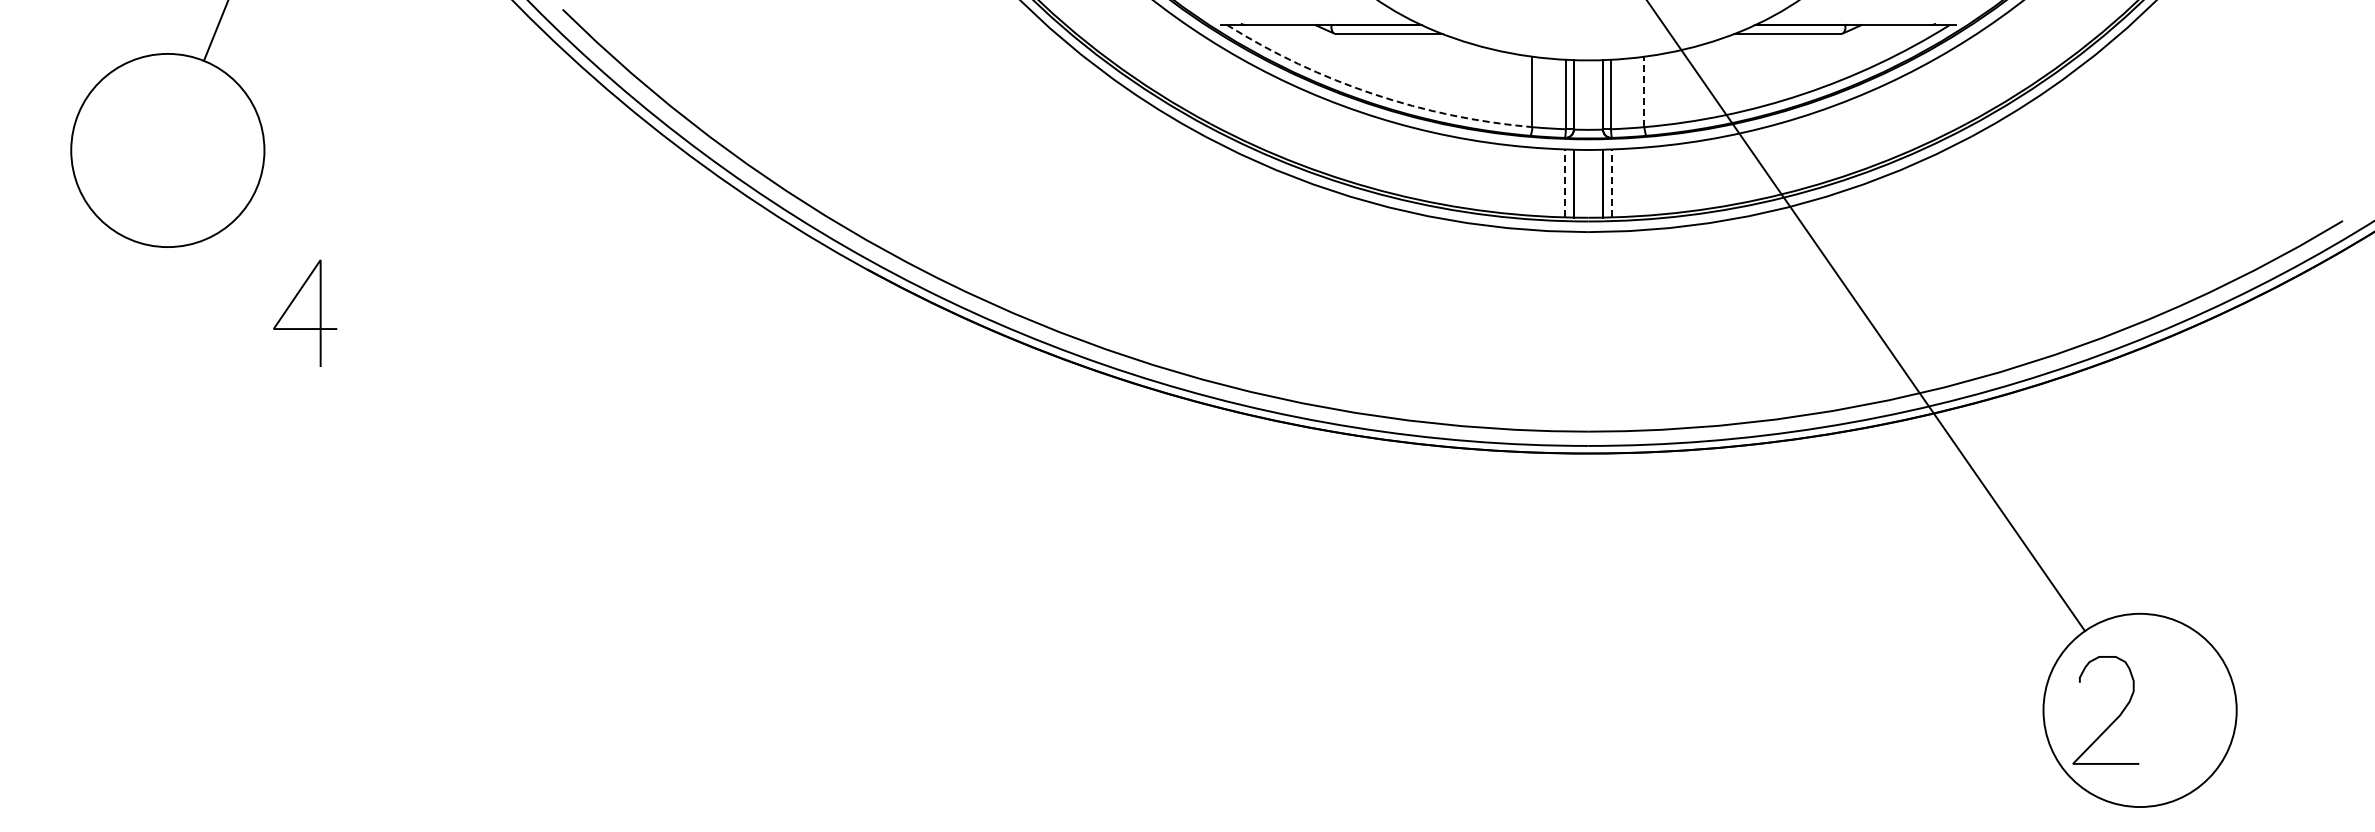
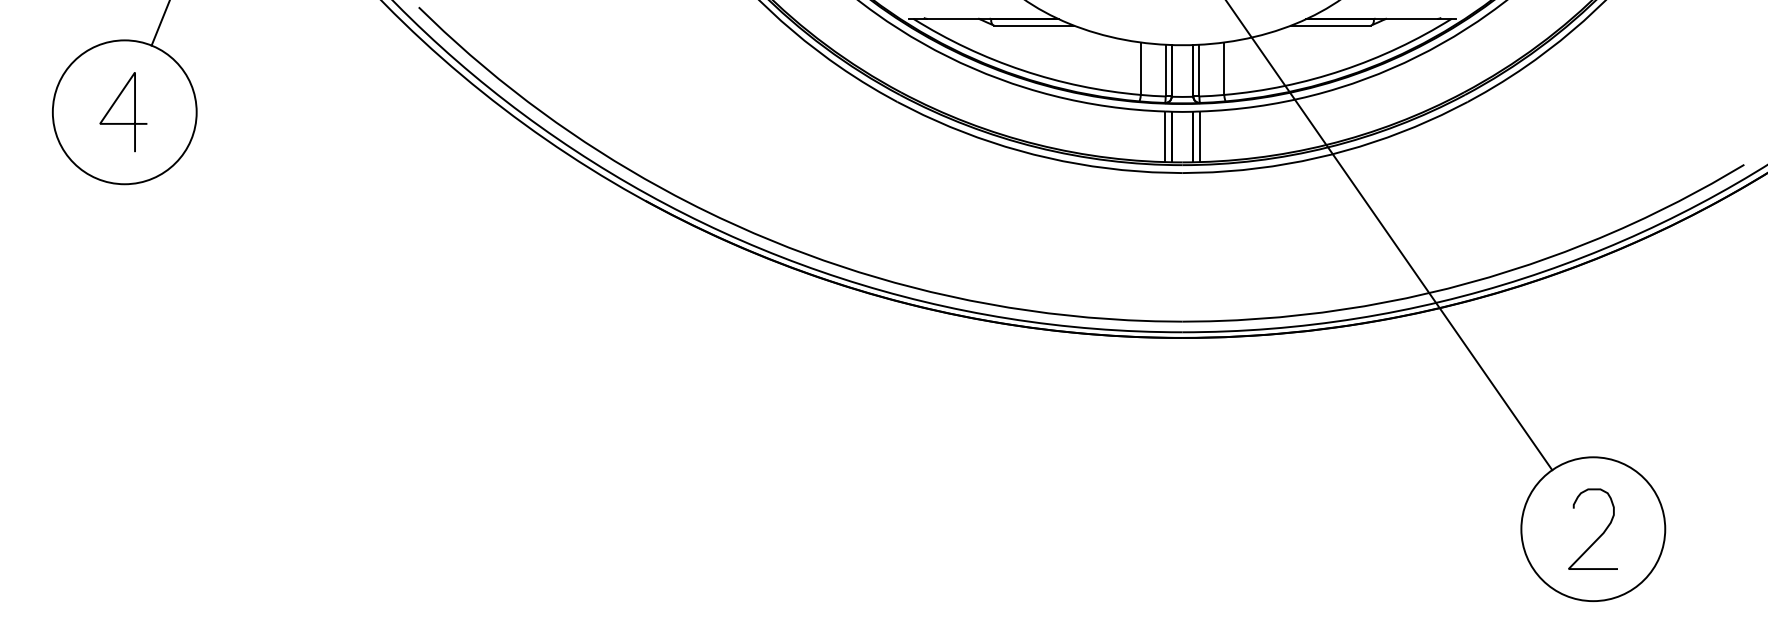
line: (1644, 91) -> (1224, 68), dashed -> solid
arc: (1373, 94) -> (1022, 70), dashed -> solid
line: (1565, 182) -> (1165, 136), dashed -> solid
line: (1611, 182) -> (1199, 136), dashed -> solid
line: (319, 312) -> (134, 111), moved
curve: (2114, 719) -> (1599, 535), moved

